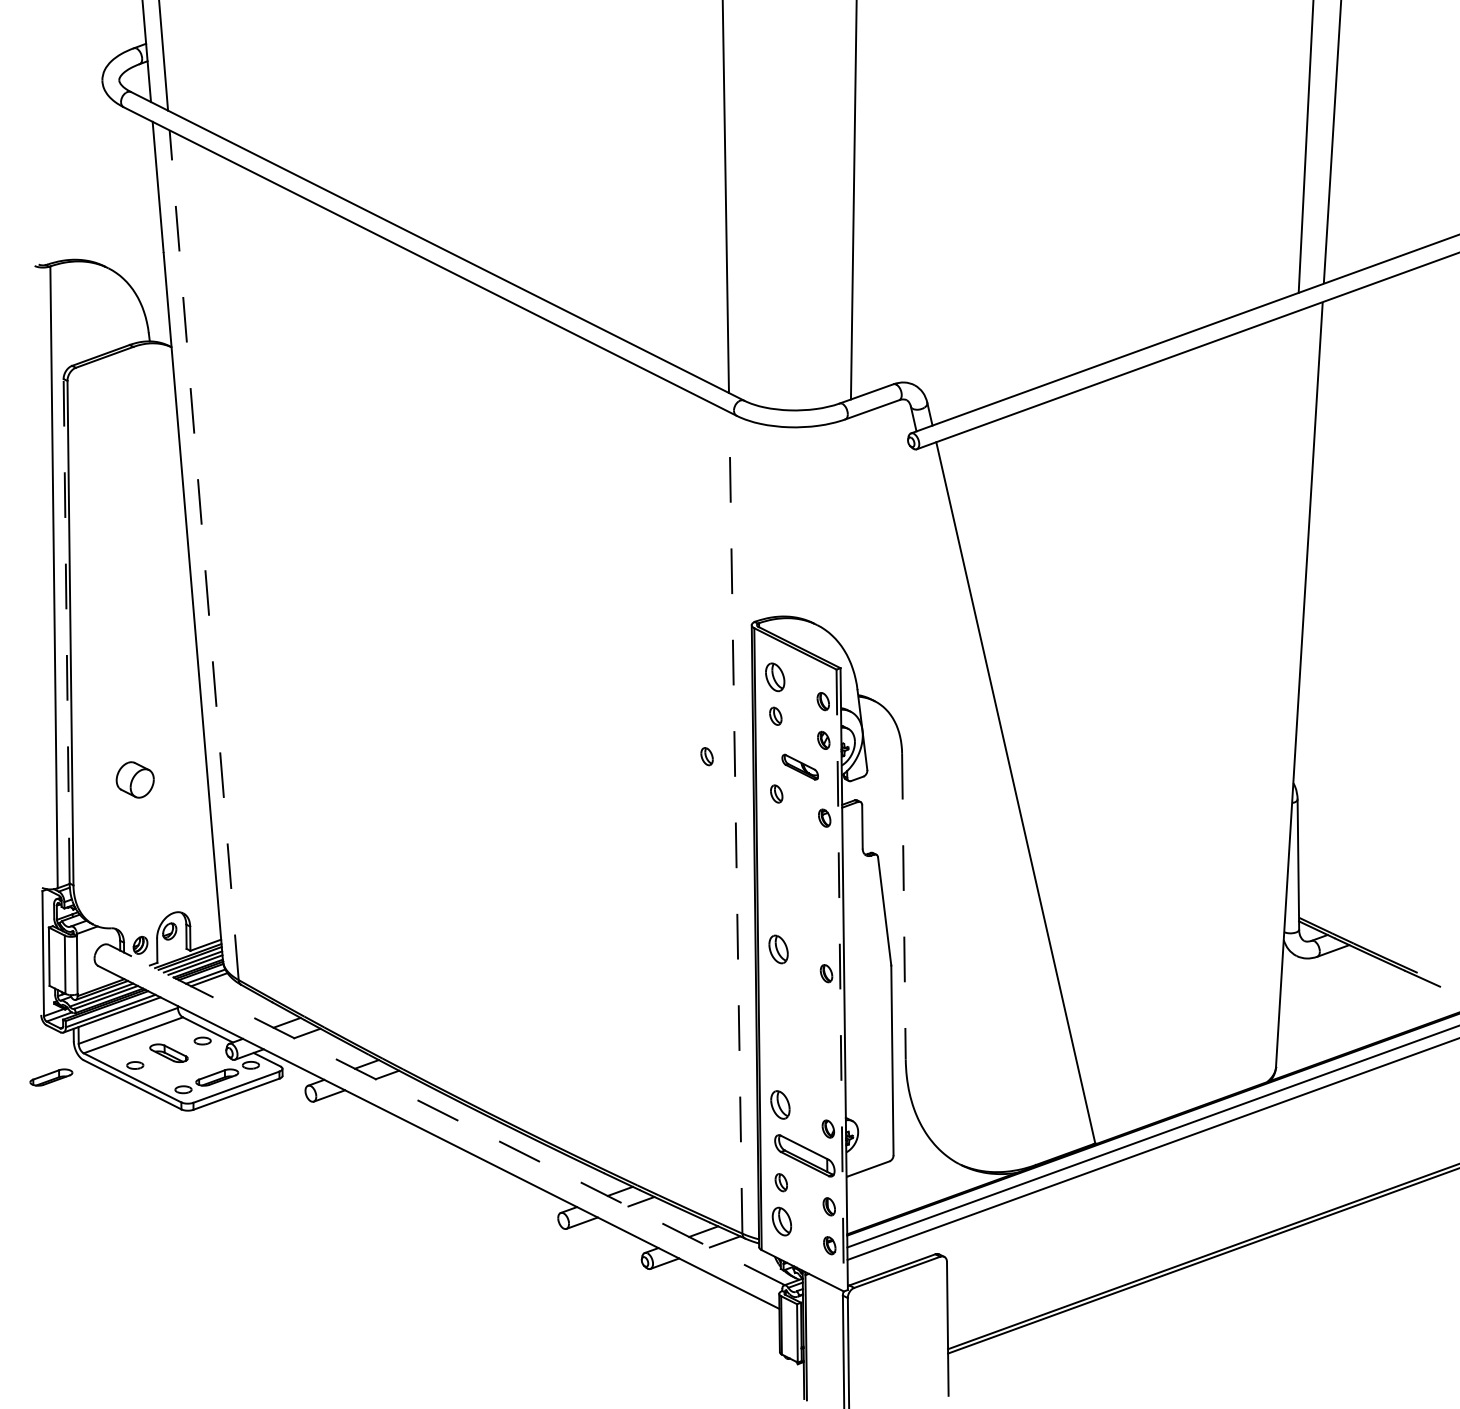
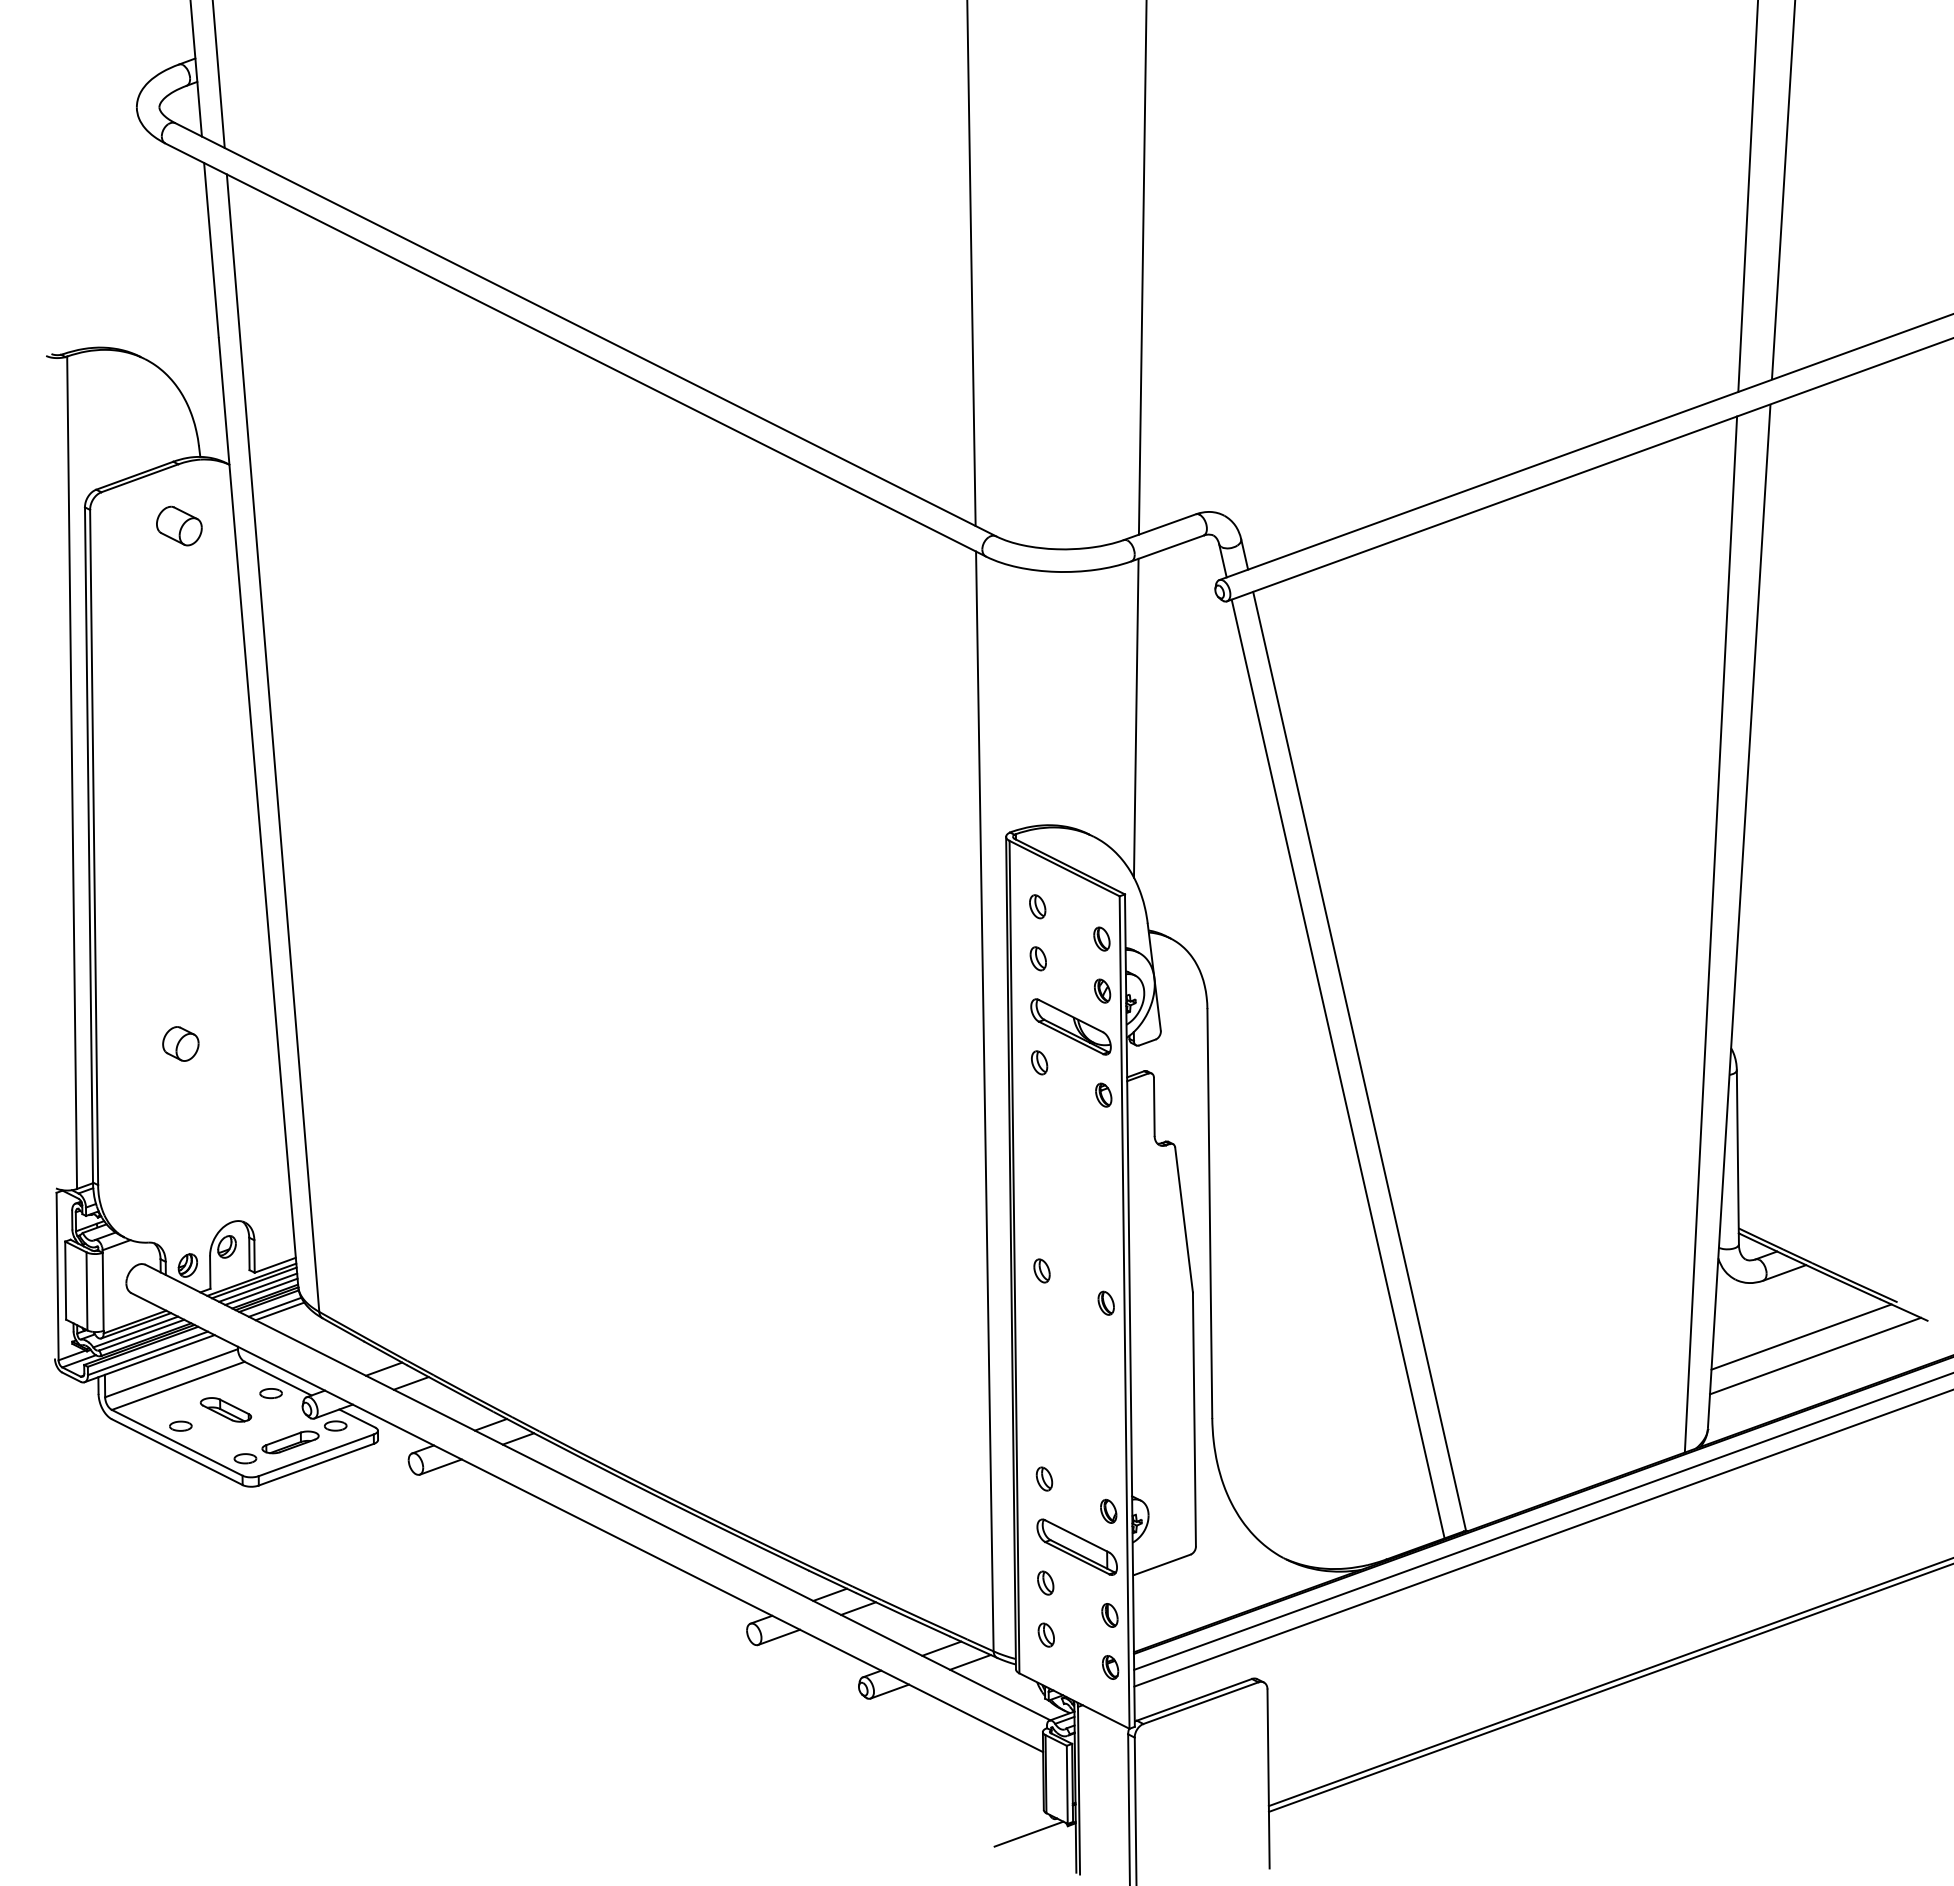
part: (134, 392) -> (179, 525), added
line: (848, 536) -> (1135, 717), added
line: (204, 555) -> (273, 743), dashed -> solid
line: (67, 630) -> (89, 844), dashed -> solid
part: (775, 677) -> (1037, 906), size x0.62
line: (1277, 698) -> (1710, 934), added
part: (706, 756) -> (945, 1012), removed
part: (799, 766) -> (1070, 1026), size x1.67
part: (135, 779) -> (180, 1043), size x0.71
line: (999, 798) -> (1337, 1068), added
line: (735, 822) -> (984, 1101), dashed -> solid
line: (903, 906) -> (1209, 1213), dashed -> solid
part: (778, 949) -> (1041, 1270), size x0.62
line: (840, 981) -> (1124, 1313), dashed -> solid
line: (1345, 998) -> (1801, 1336), added
line: (1356, 1012) -> (1815, 1355), added
part: (51, 1077) -> (68, 1442), removed
part: (780, 1104) -> (1044, 1478), size x0.62
line: (446, 1114) -> (597, 1492), dashed -> solid
part: (781, 1221) -> (1045, 1634), size x0.62
line: (768, 1369) -> (1028, 1833), added

